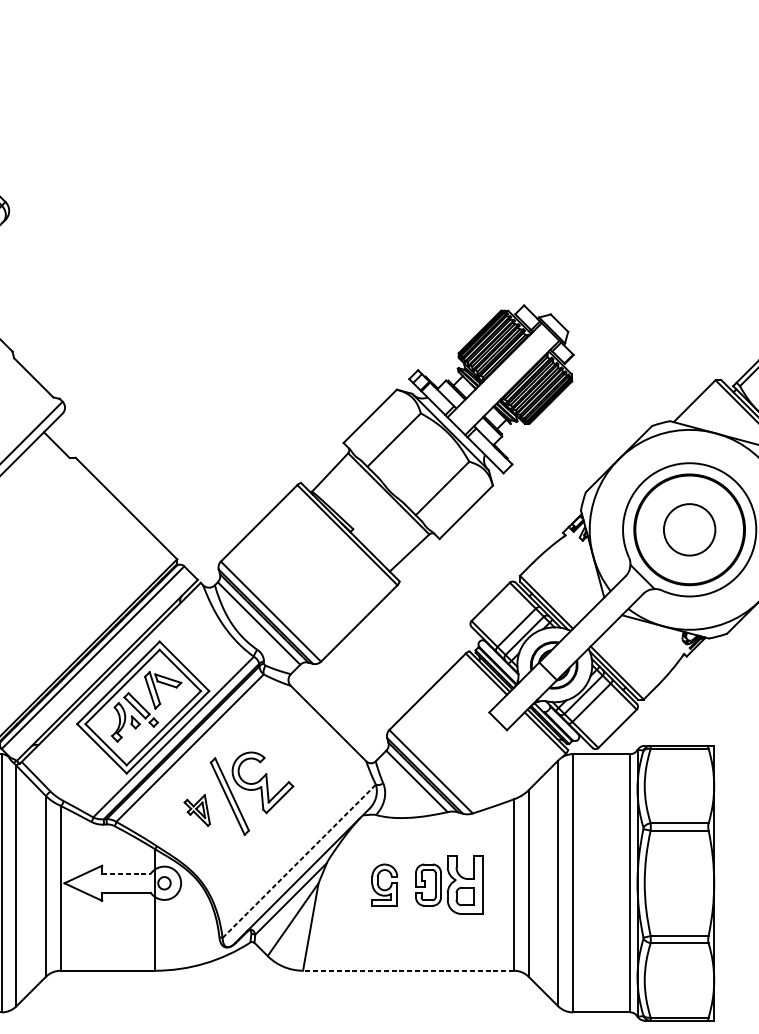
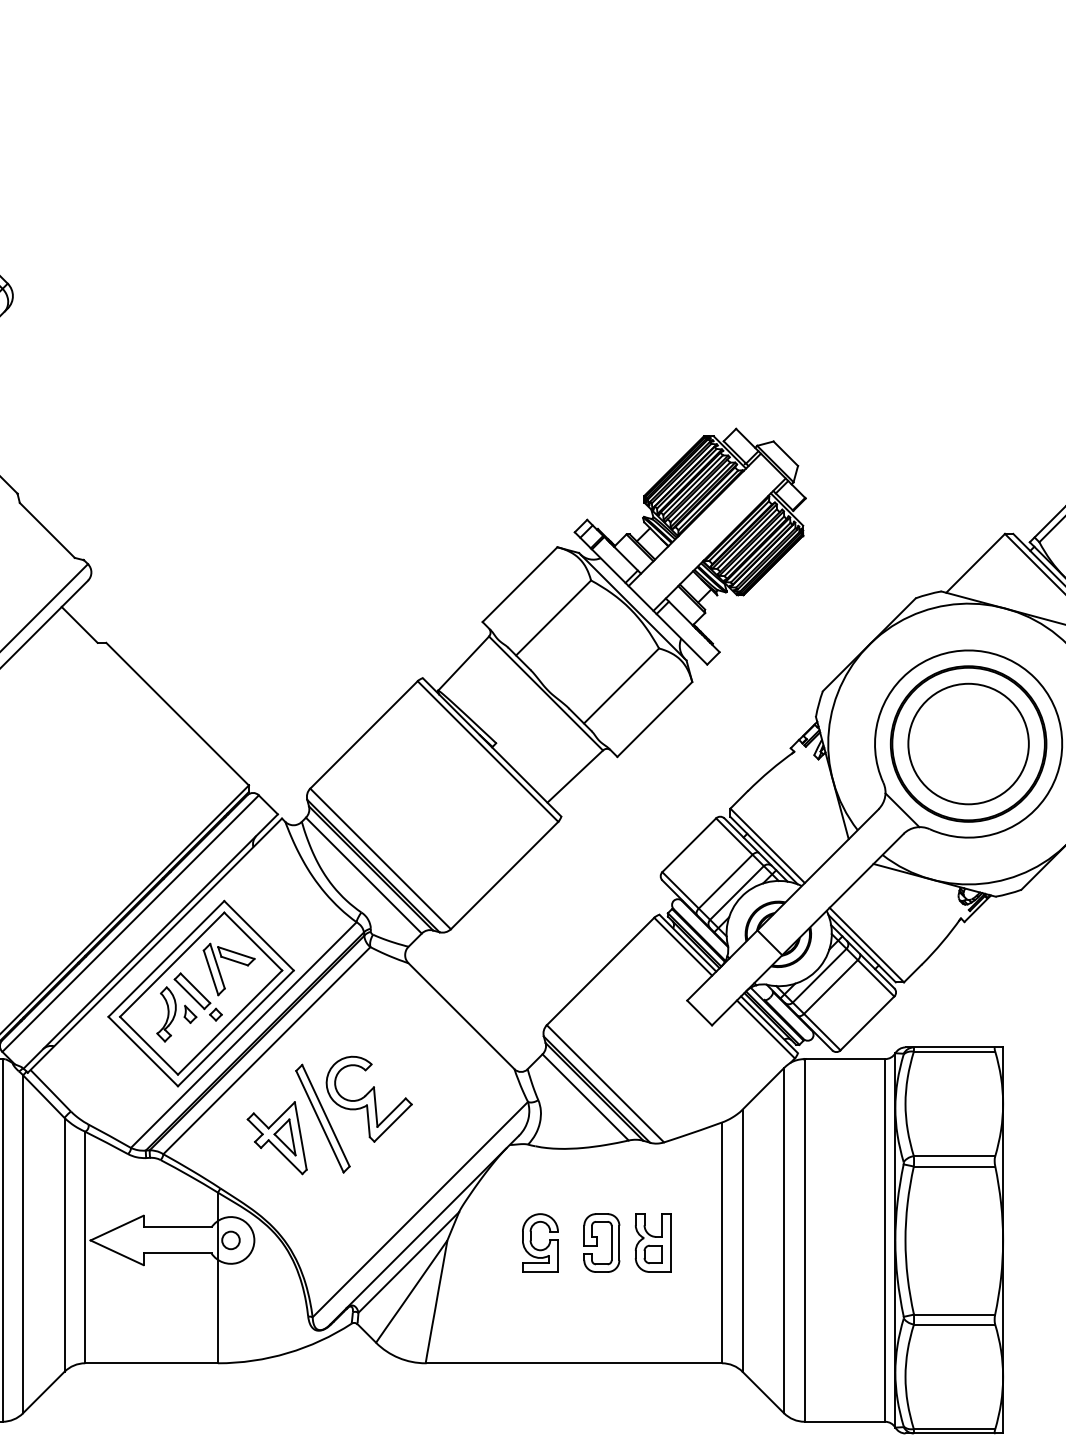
circle: (689, 529) -> (968, 743), size x1.67
part: (196, 810) -> (276, 1138), size x1.67
line: (299, 861) -> (420, 1209), dashed -> solid
line: (126, 874) -> (177, 1227), dashed -> solid
part: (464, 884) -> (652, 1242), size x0.71
line: (408, 970) -> (573, 1363), dashed -> solid

